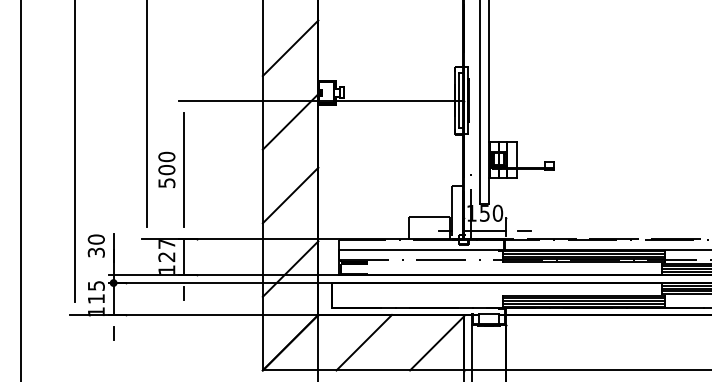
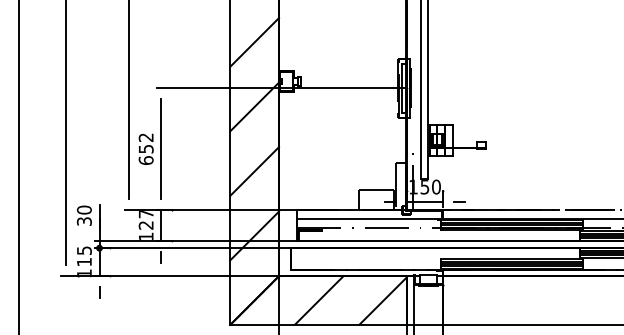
text: (166, 169) -> (145, 148), 500 -> 652

